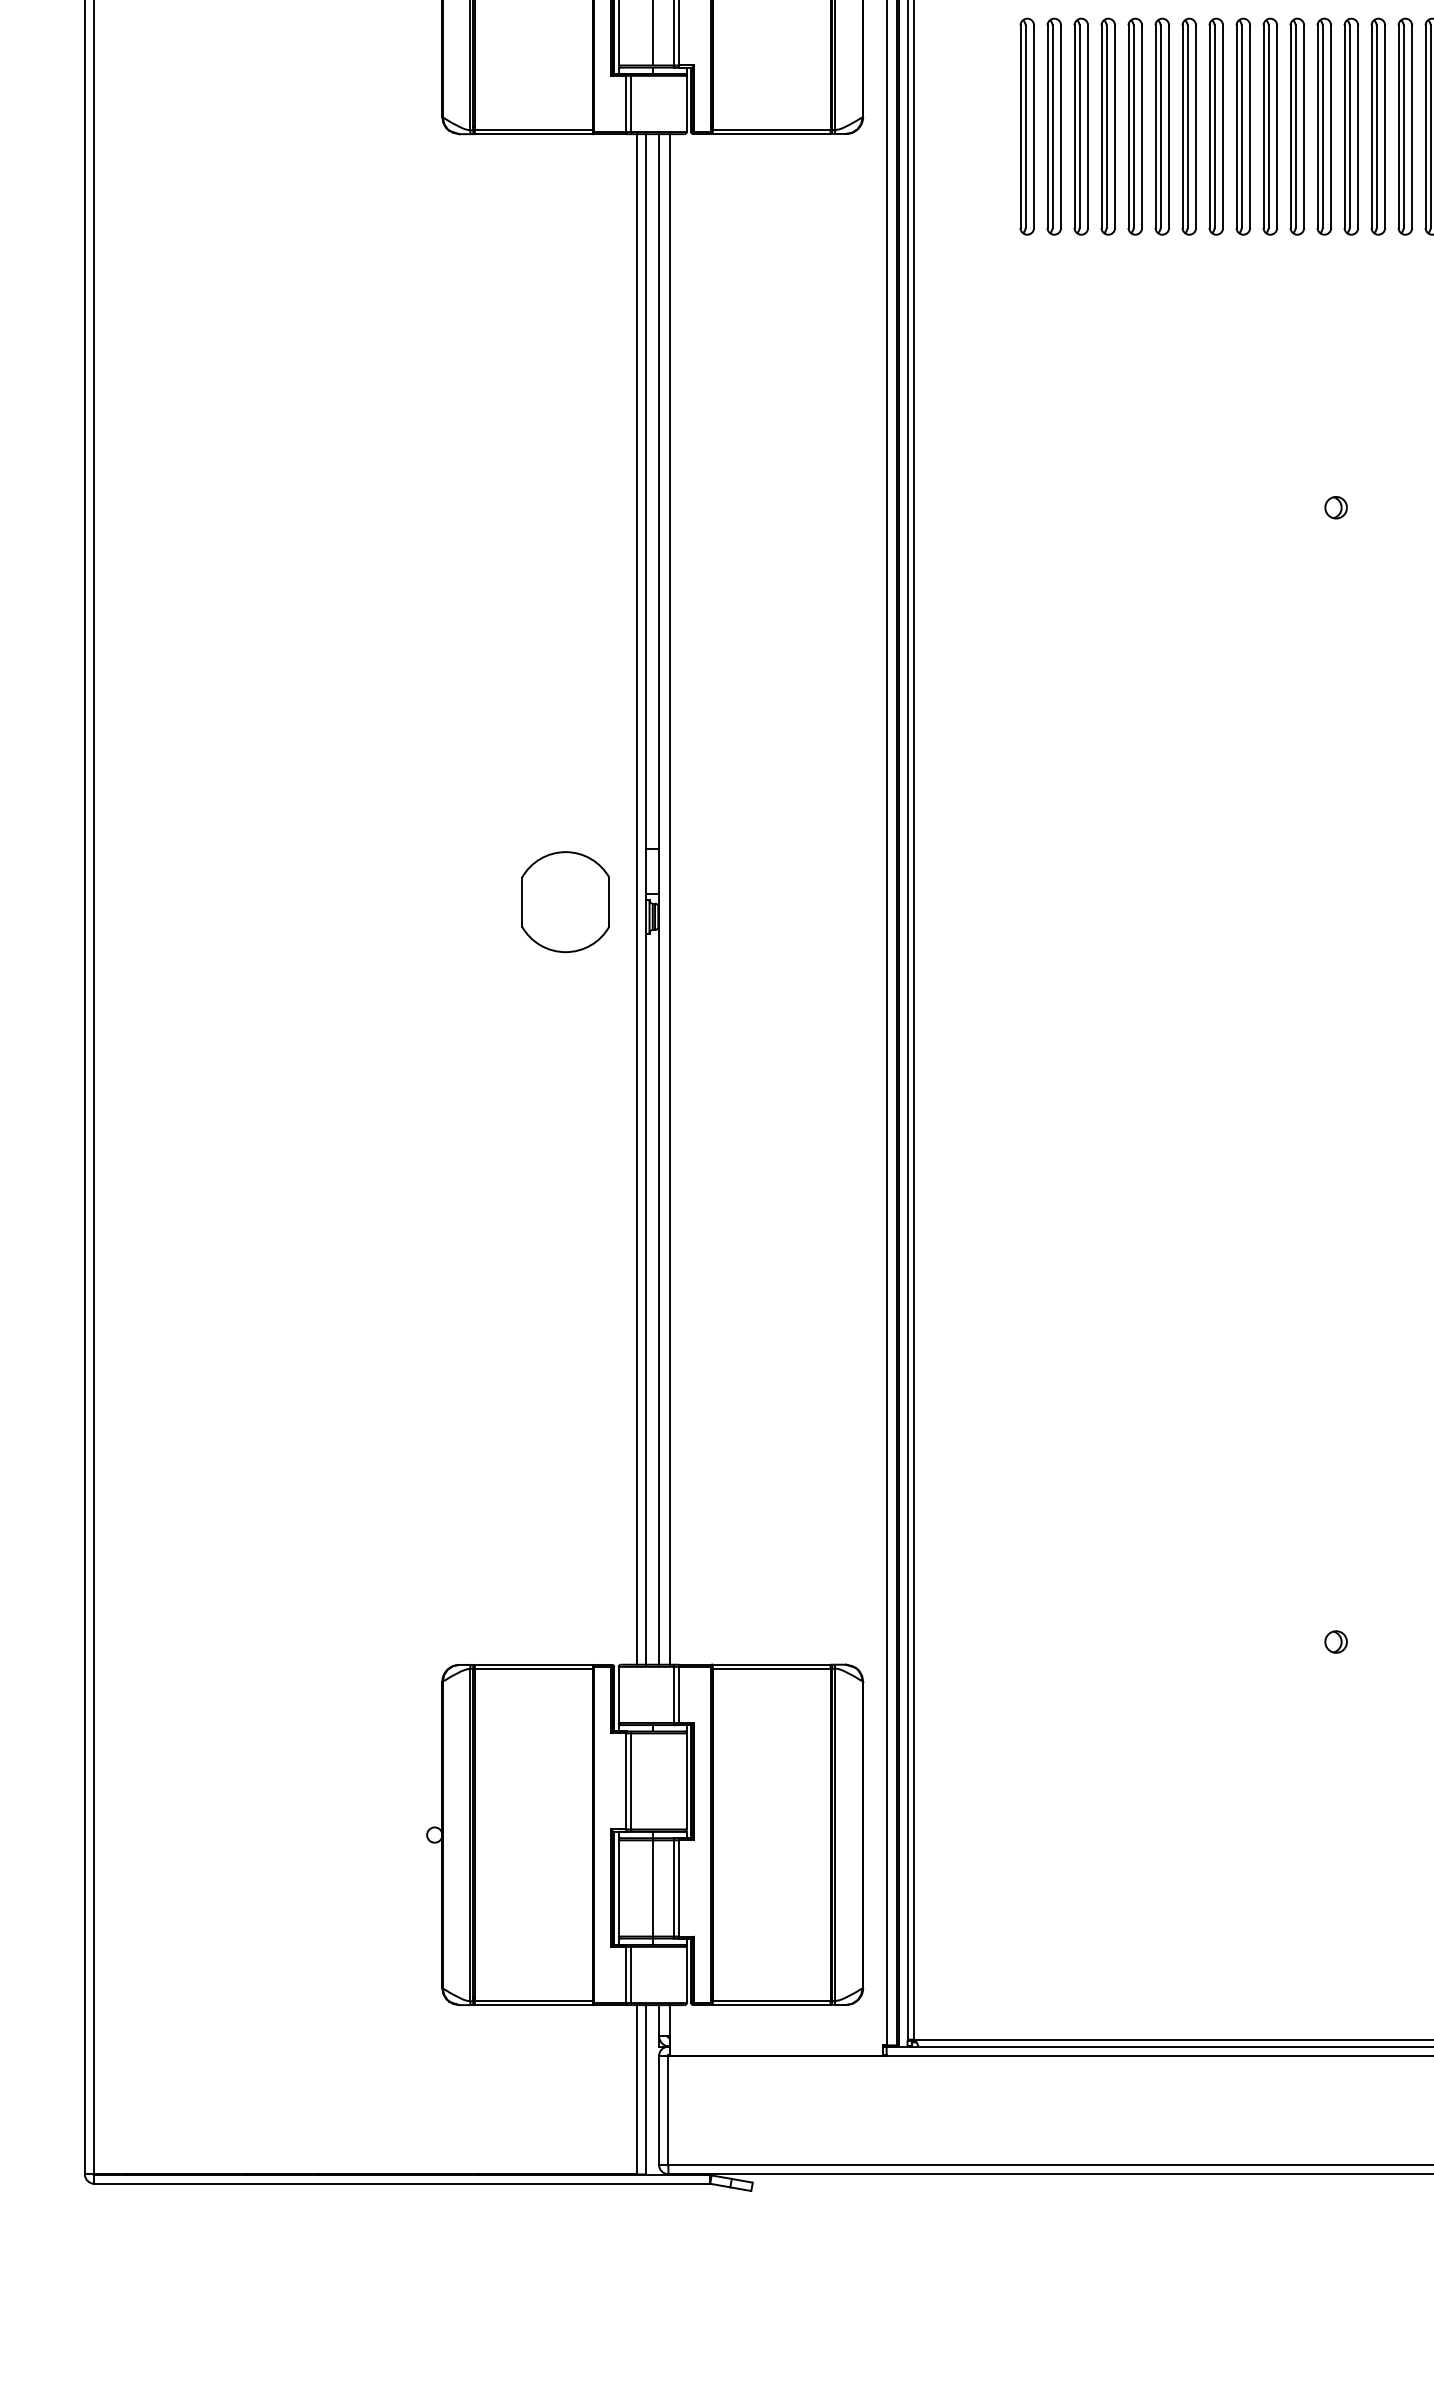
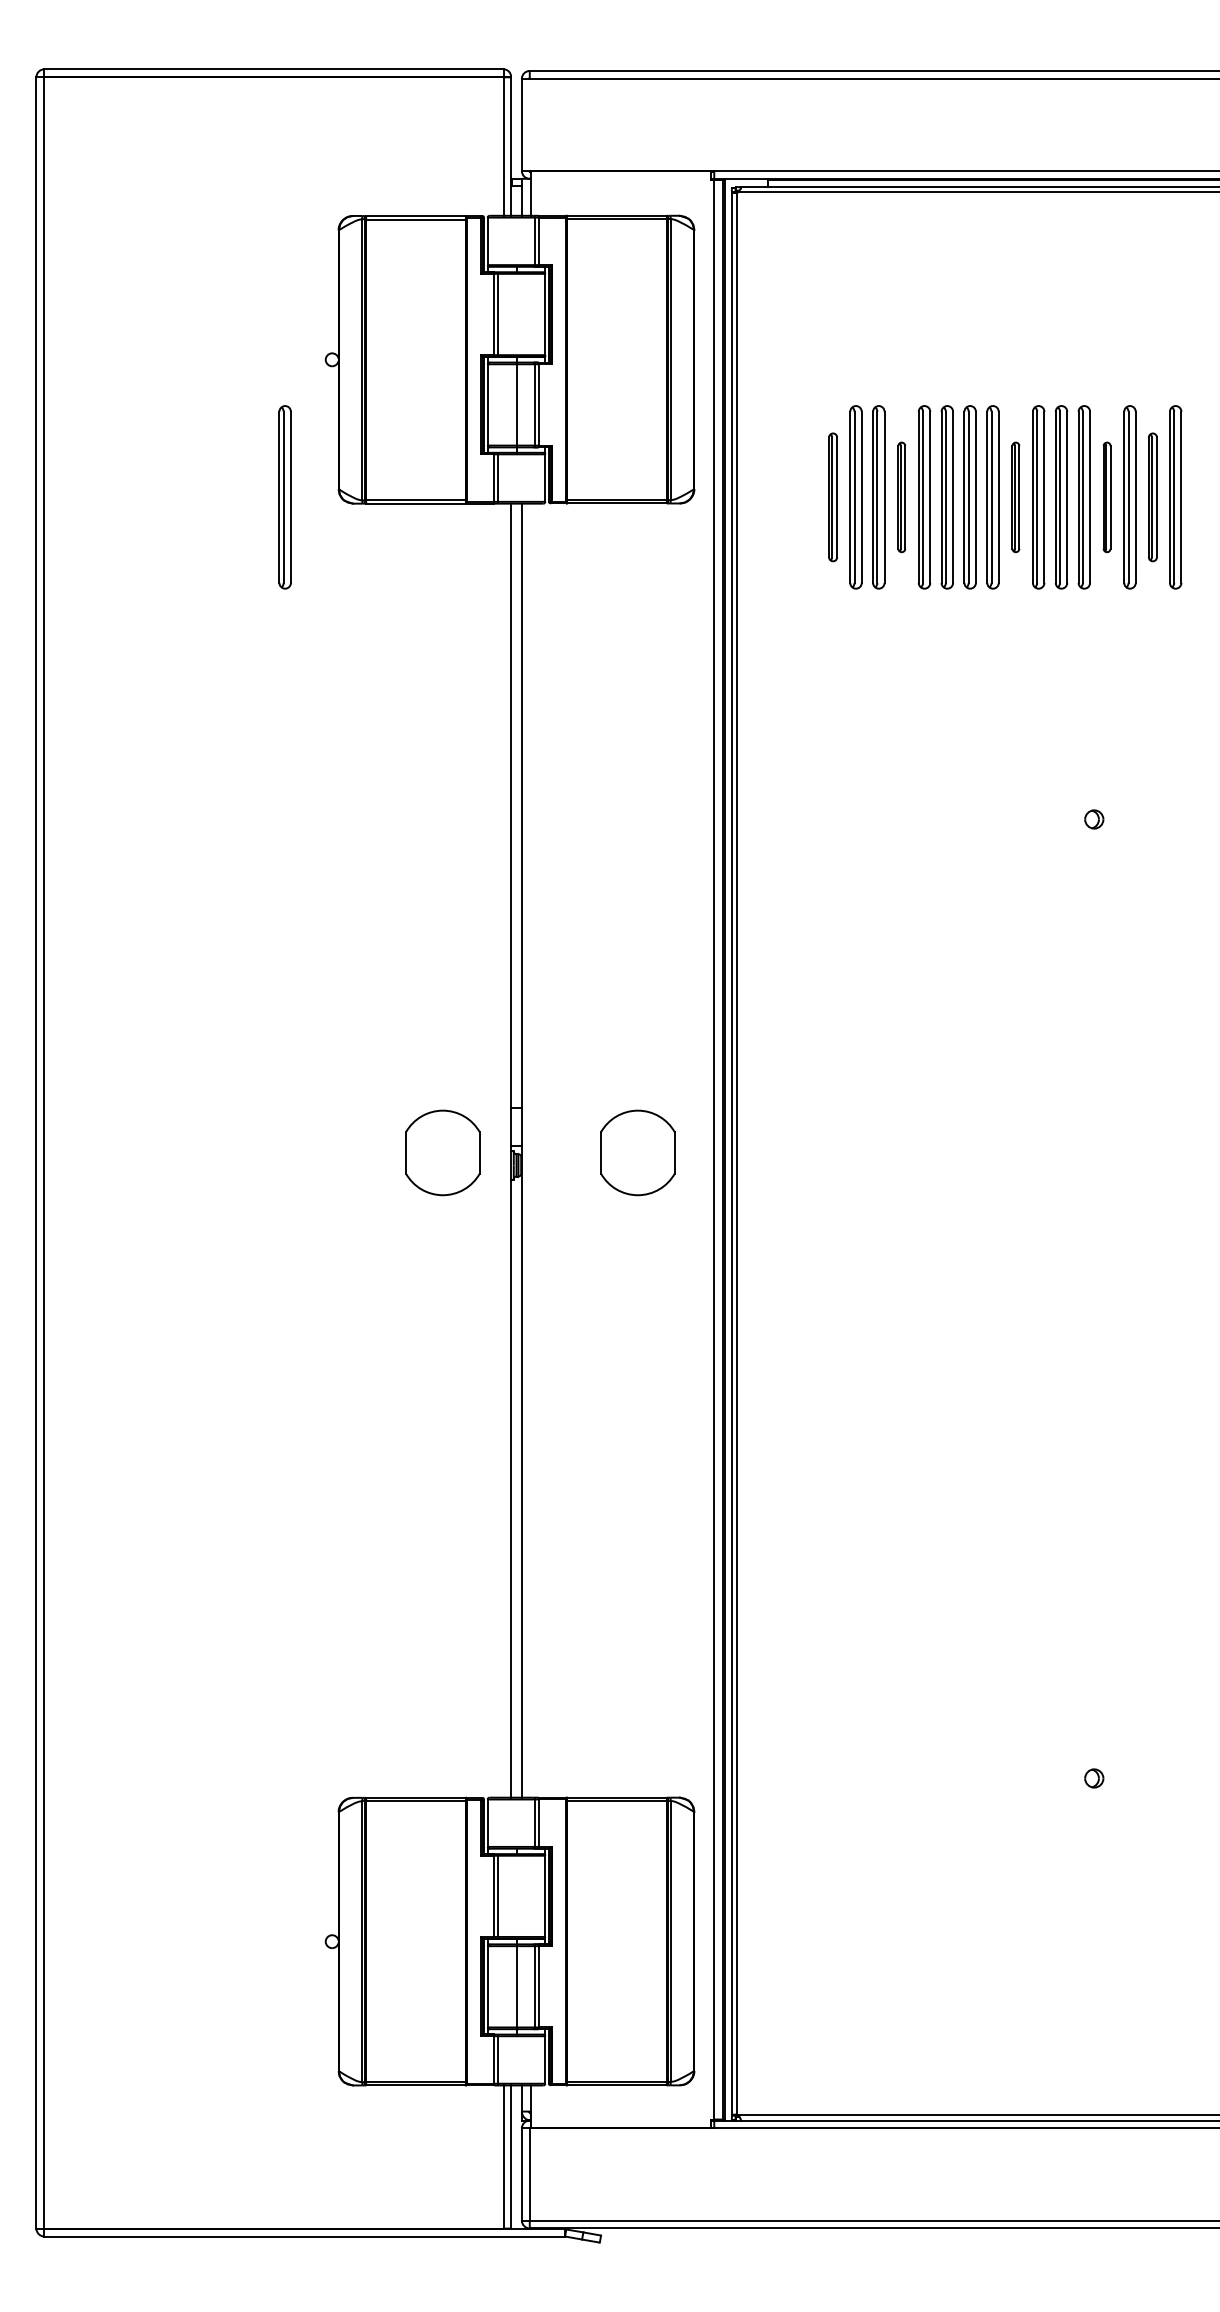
part: (378, 126) -> (284, 497), added
part: (1026, 126) -> (832, 497), size x0.7
part: (1108, 126) -> (901, 497), size x0.6
part: (1242, 126) -> (1015, 497), size x0.6
part: (1350, 126) -> (1106, 497), size x0.6
part: (1404, 126) -> (1152, 497), size x0.7
line: (637, 899) -> (503, 1150), removed
line: (669, 899) -> (530, 1150), removed
part: (795, 901) -> (637, 1152), added

